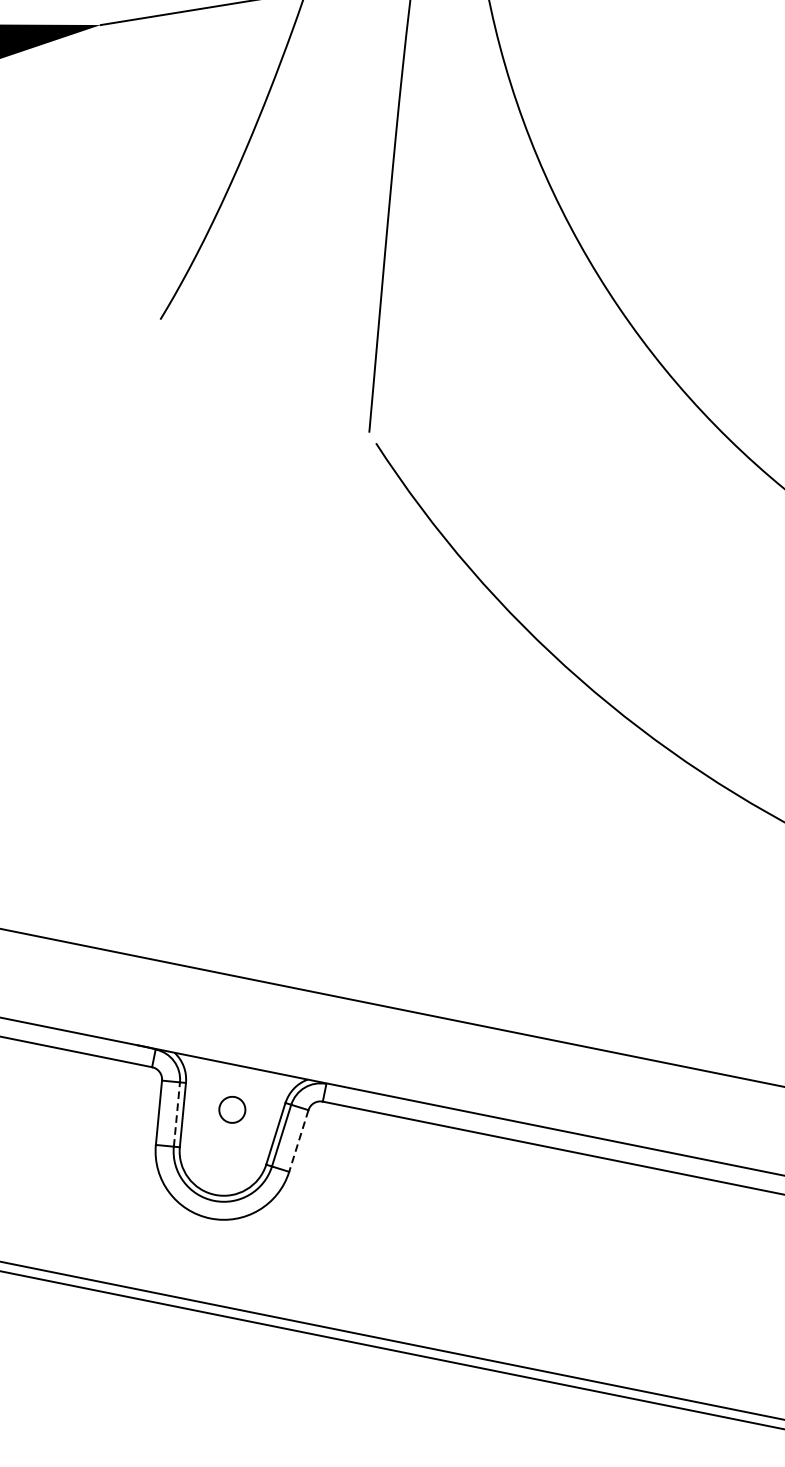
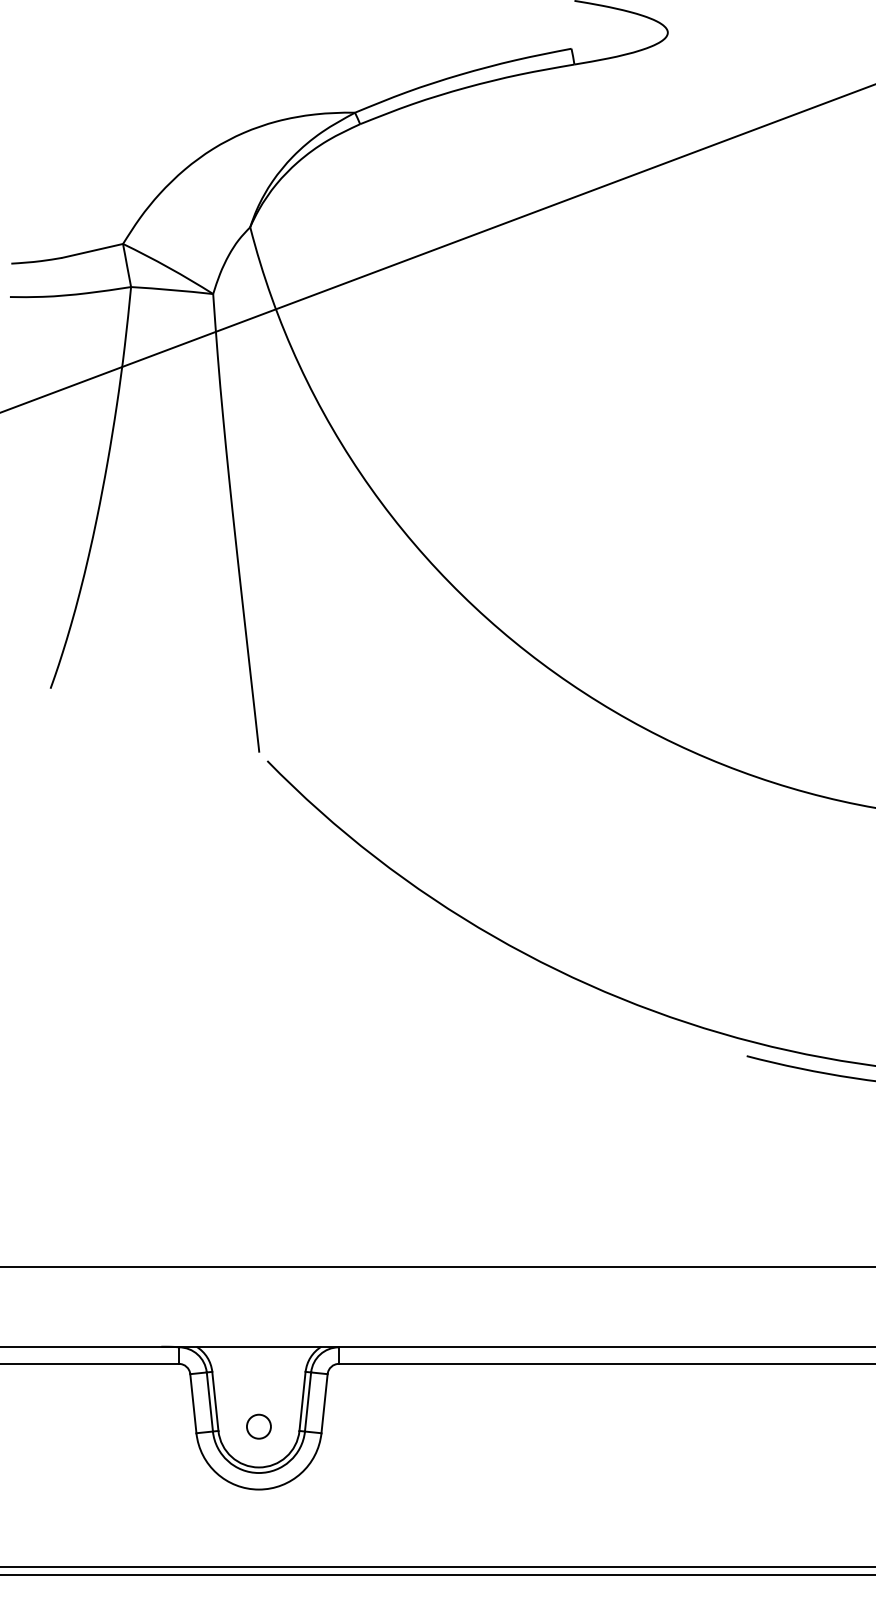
circle: (231, 1109) -> (258, 1426), moved
line: (176, 1113) -> (209, 1401), dashed -> solid
line: (298, 1140) -> (324, 1403), dashed -> solid

